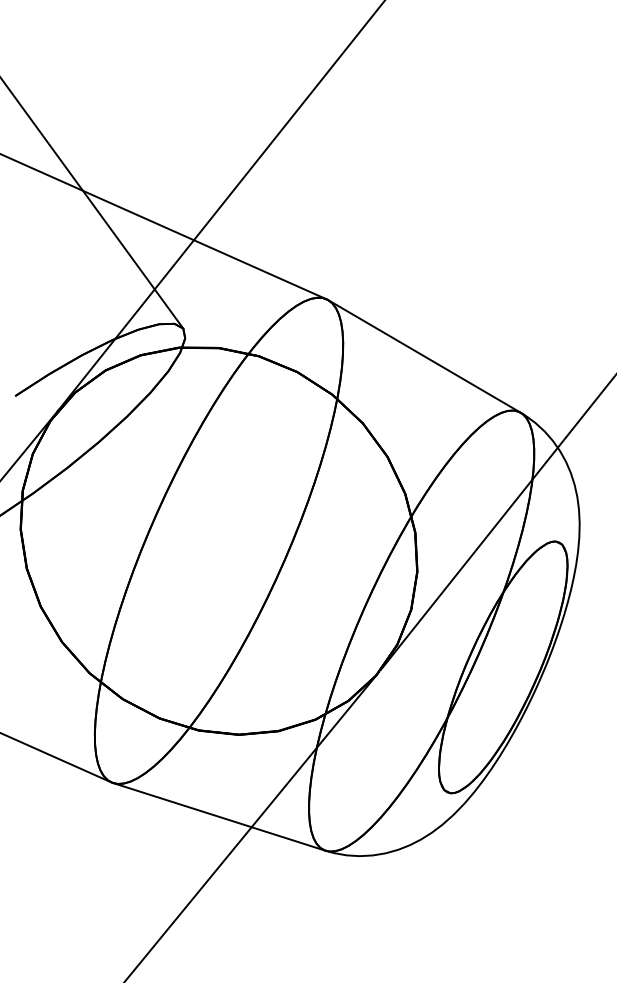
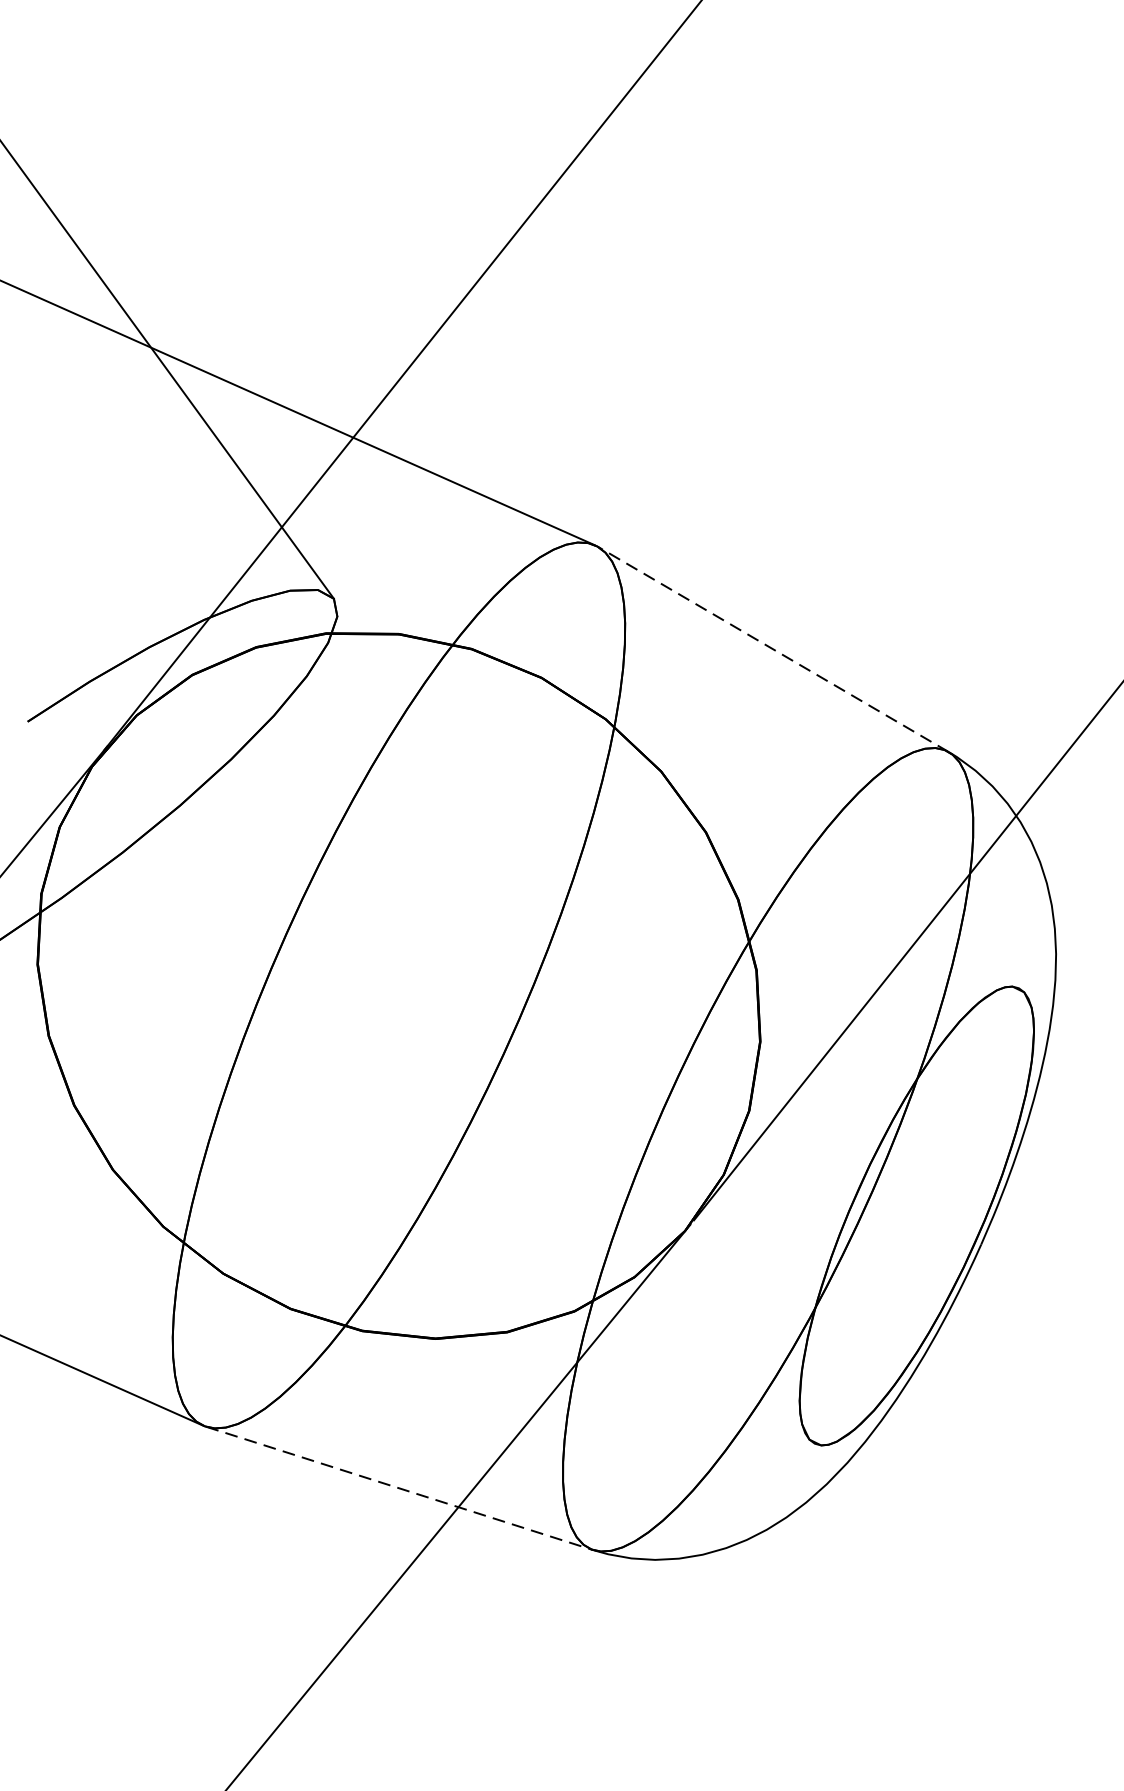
line: (424, 356) -> (773, 649), solid -> dashed
line: (219, 817) -> (399, 1489), solid -> dashed

